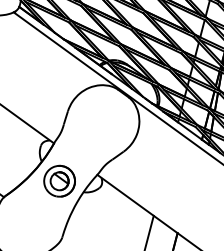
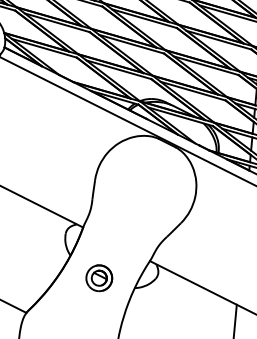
part: (59, 180) -> (99, 277), size x0.6

